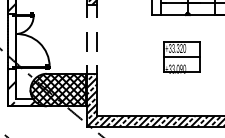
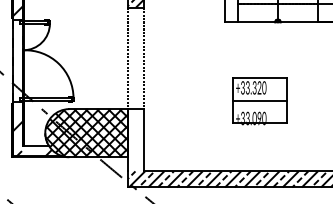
part: (181, 57) -> (259, 101), moved
hatch: (91, 94) -> (135, 139), removed

